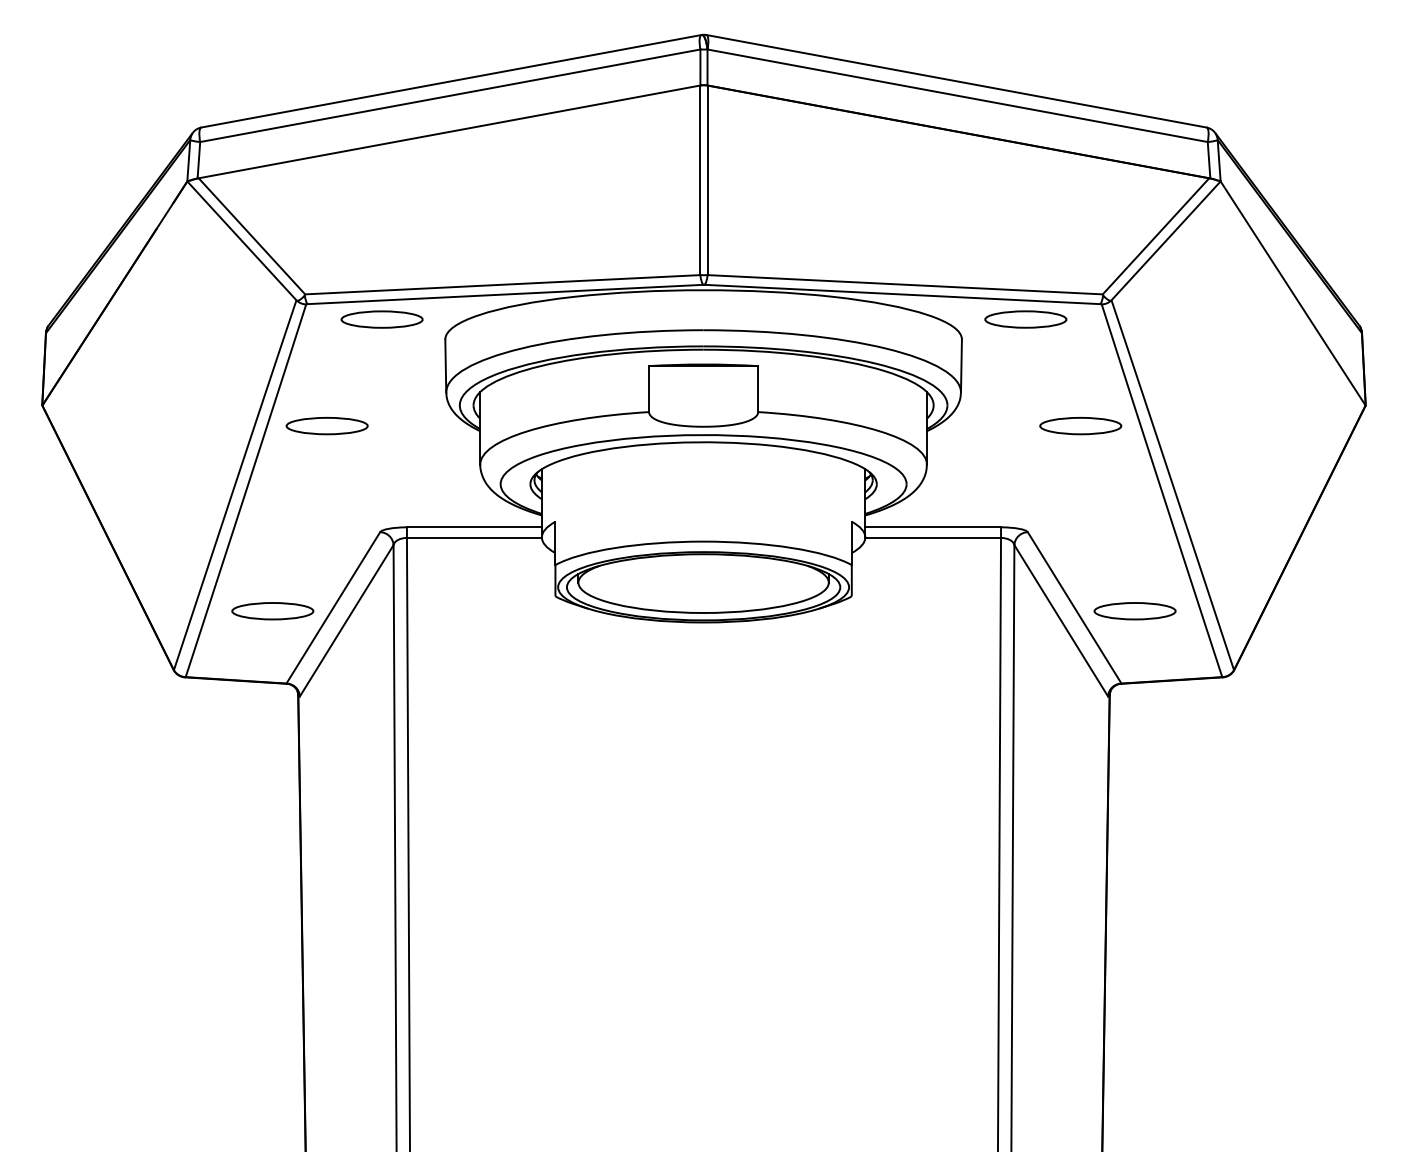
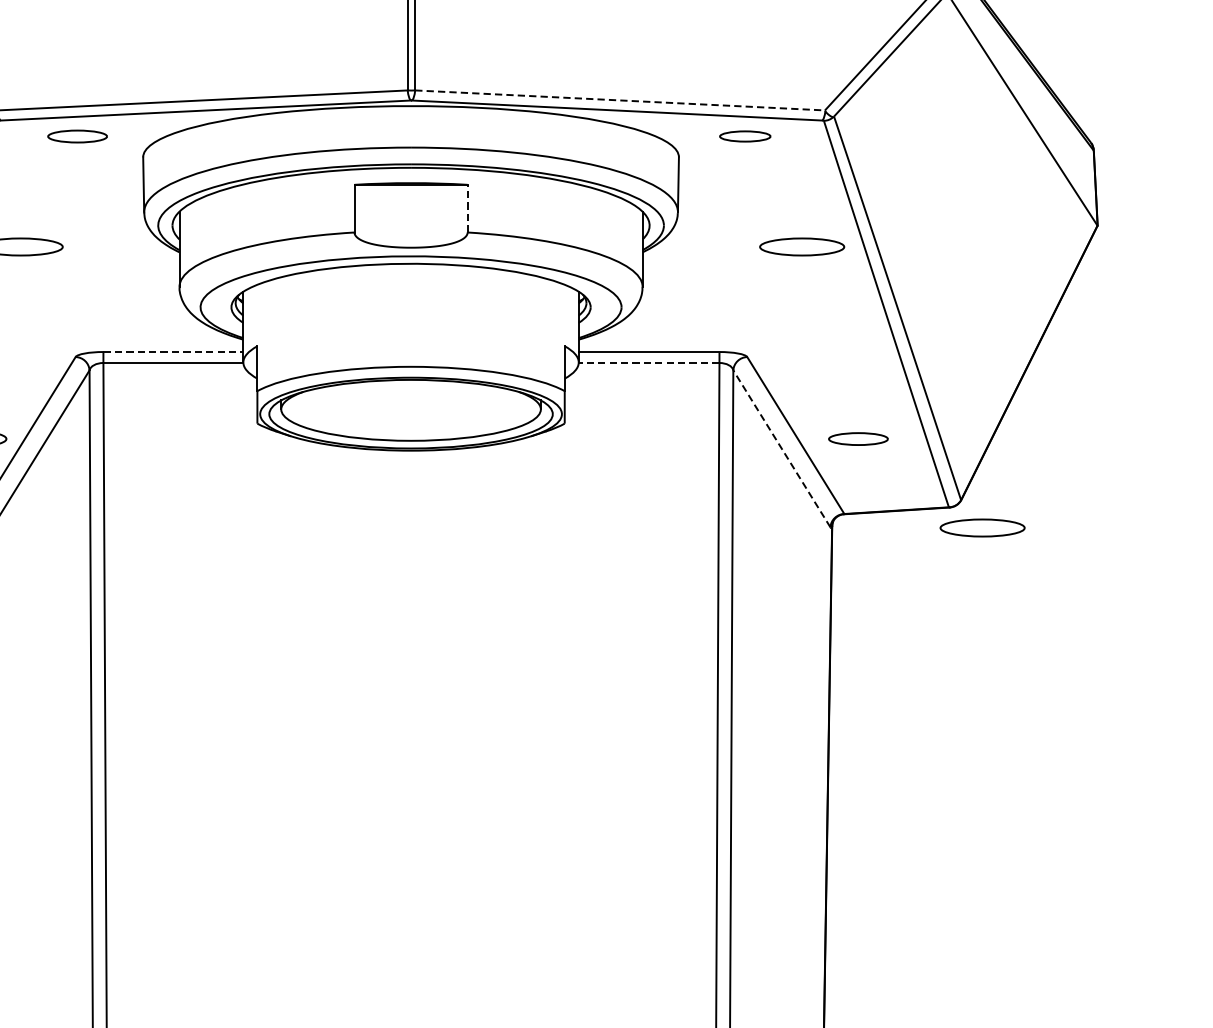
line: (905, 284) -> (620, 100), solid -> dashed
part: (381, 319) -> (77, 136), size x0.7
part: (1025, 319) -> (744, 136), size x0.6
line: (758, 389) -> (467, 209), solid -> dashed
line: (474, 527) -> (173, 352), solid -> dashed
line: (933, 537) -> (649, 362), solid -> dashed
part: (1134, 611) -> (857, 439), size x0.7
line: (1061, 620) -> (782, 448), solid -> dashed
part: (1254, 697) -> (982, 528), added

